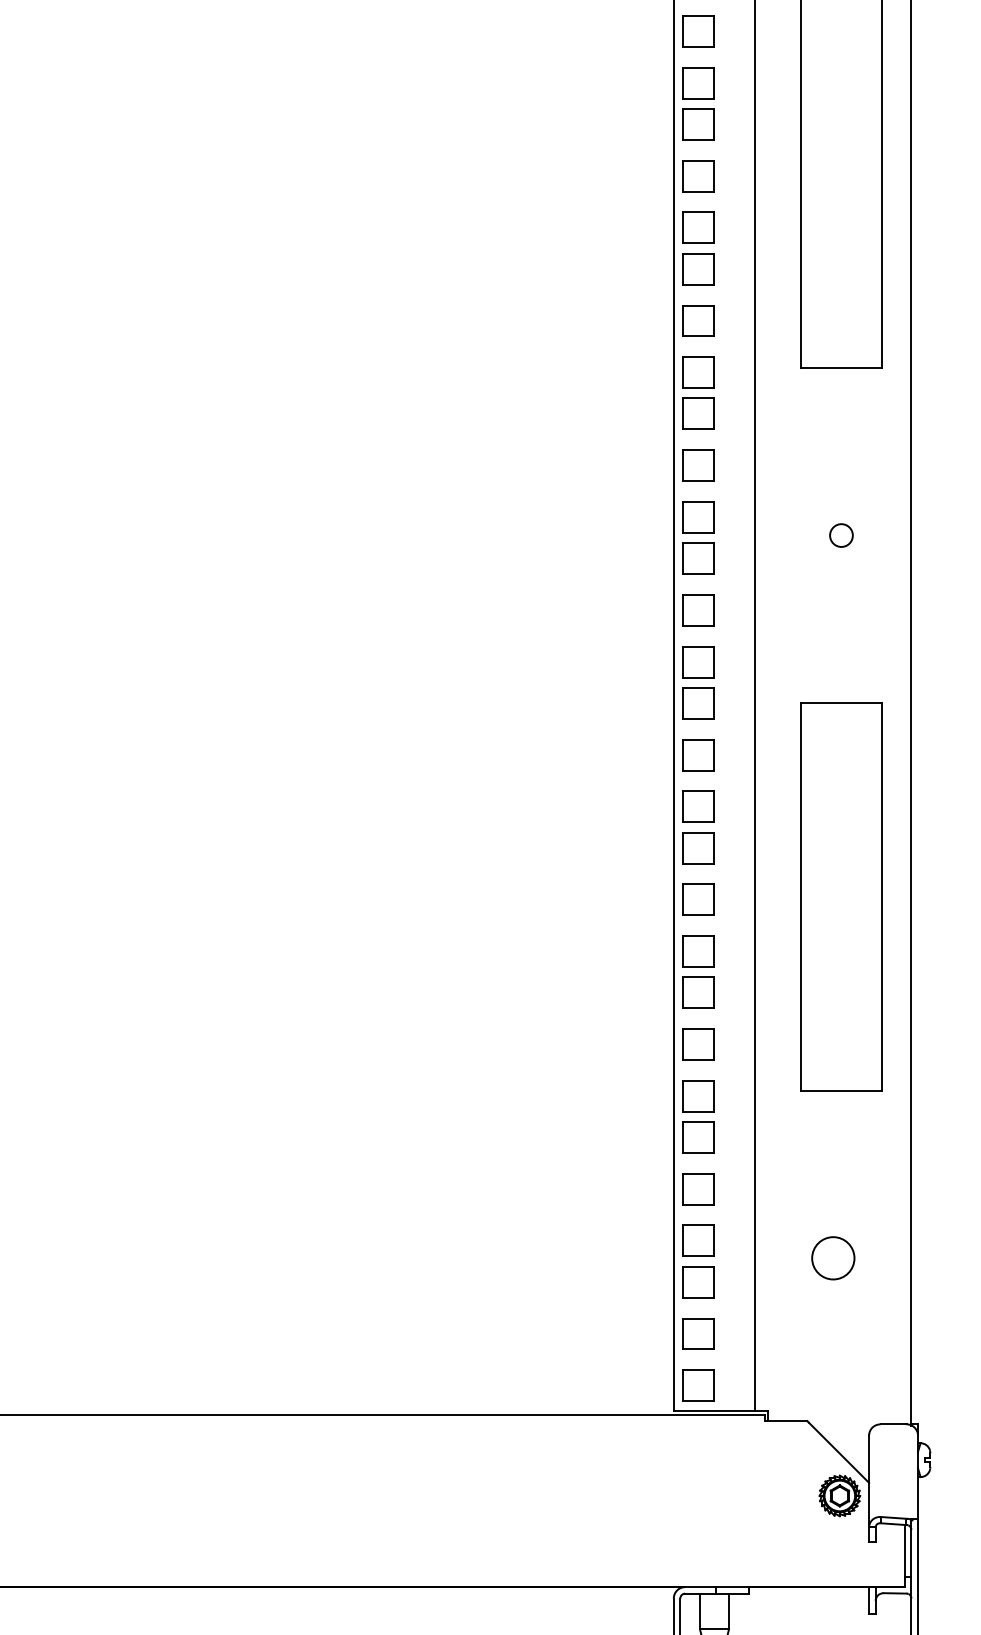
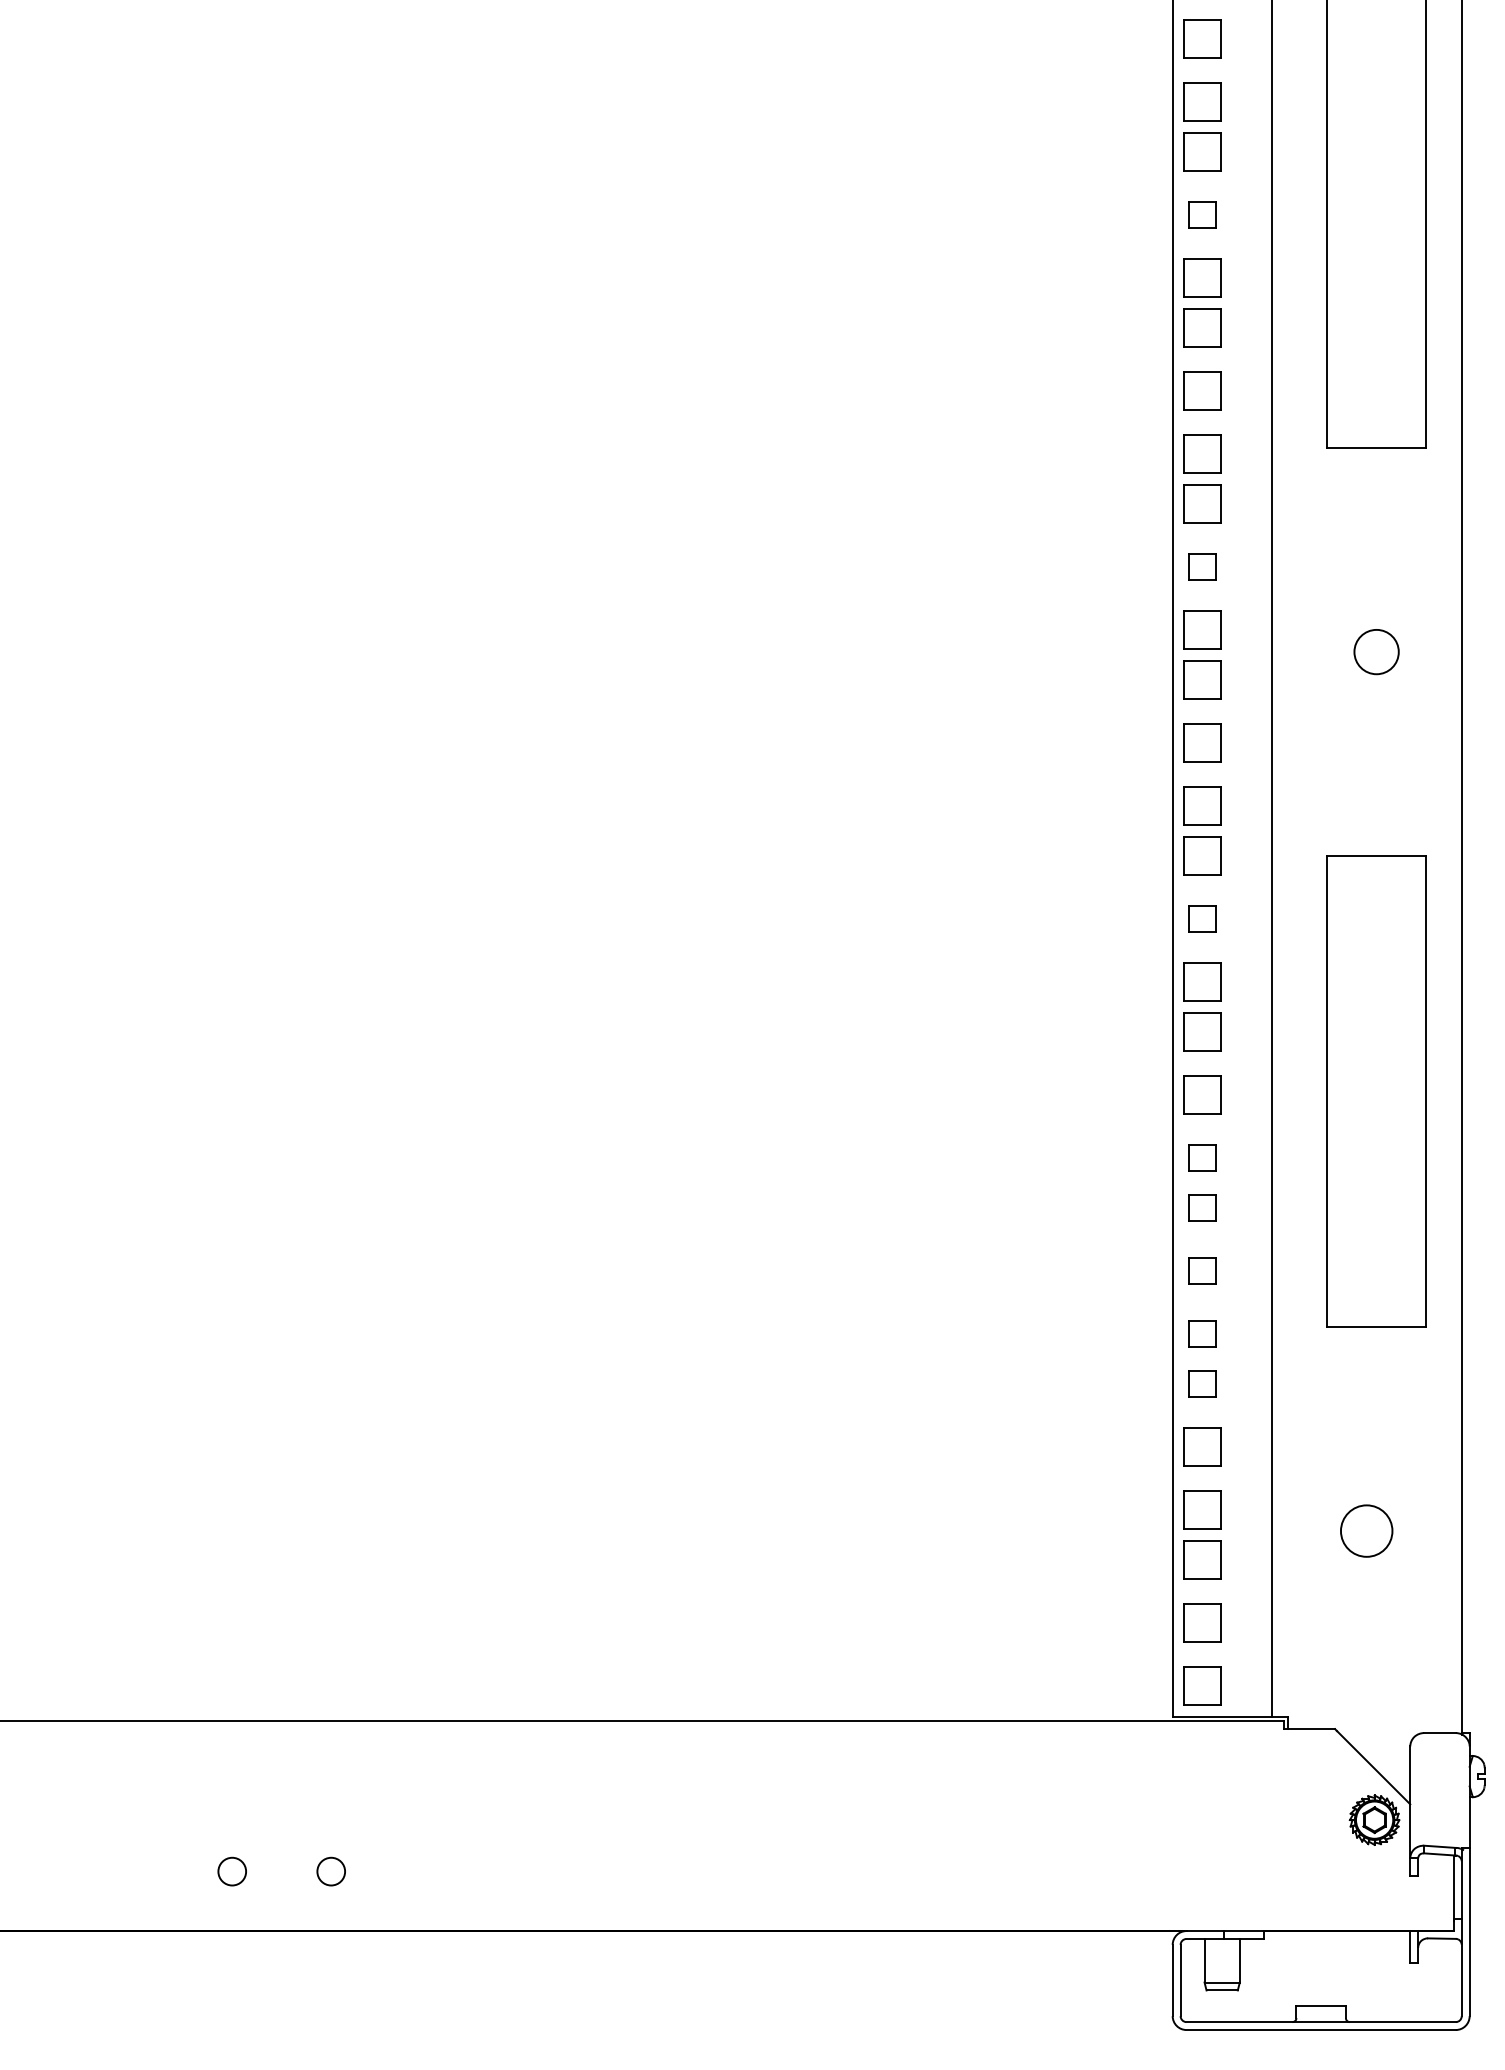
part: (698, 175) -> (1202, 214), size x0.7
part: (698, 465) -> (1202, 566), size x0.7
circle: (841, 535) -> (1376, 651), size x1.6
part: (698, 754) -> (1202, 918), size x0.7
part: (698, 951) -> (1202, 1157), size x0.7
part: (698, 992) -> (1202, 1207), size x0.7
part: (698, 1044) -> (1202, 1270), size x0.7
part: (698, 1095) -> (1202, 1333), size x0.7
part: (698, 1136) -> (1202, 1383), size x0.7

